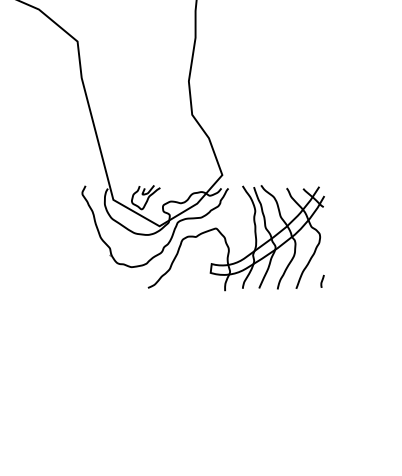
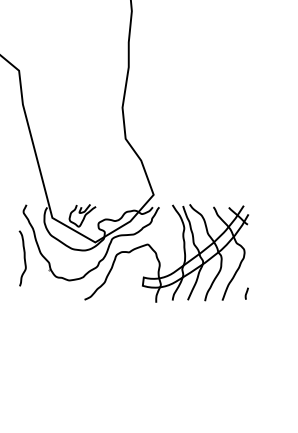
curve: (82, 243) -> (23, 258), added

